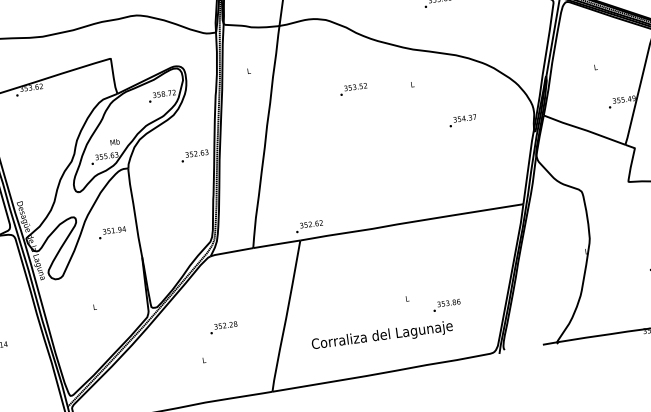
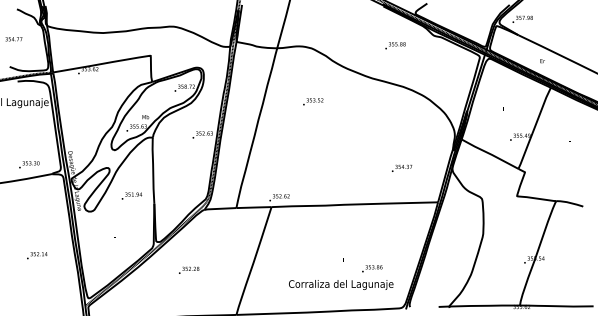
text: (353, 88) -> (313, 101), moved
text: (462, 119) -> (401, 167), moved
text: (111, 232) -> (131, 195), moved
text: (224, 326) -> (189, 269), moved
text: (382, 335) -> (341, 284), moved

